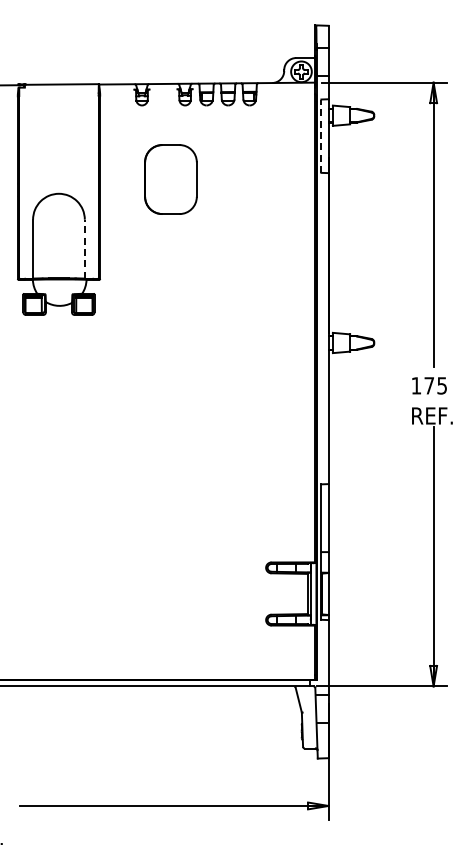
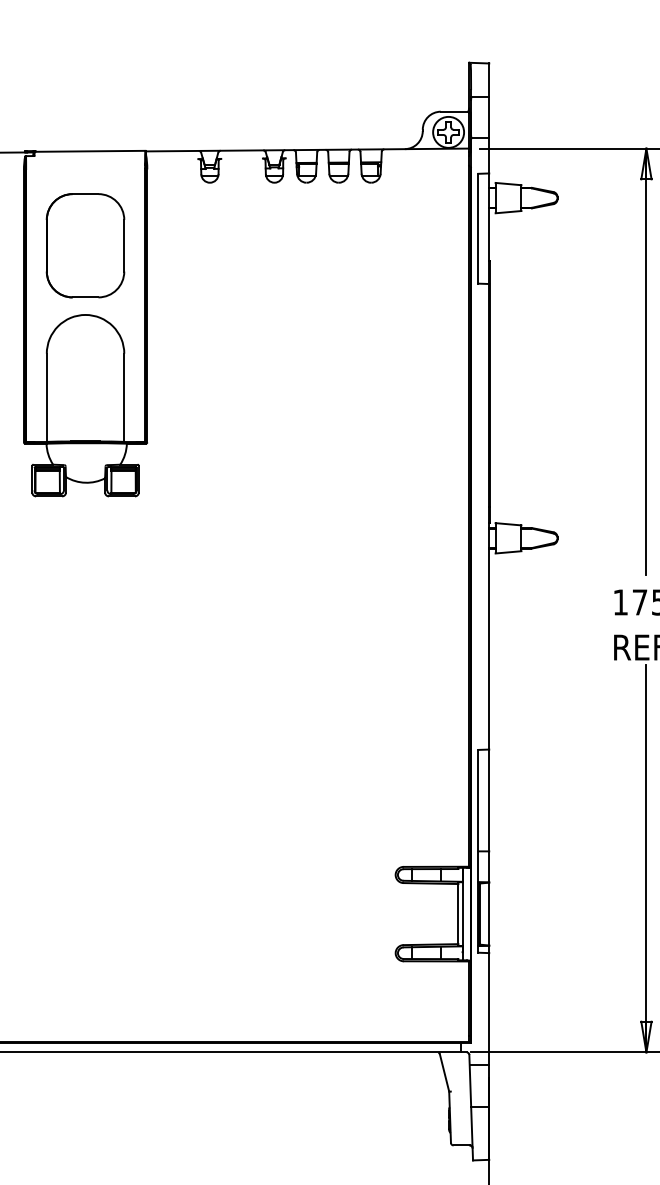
line: (321, 136) -> (478, 229), dashed -> solid
part: (170, 179) -> (84, 245), moved
line: (84, 248) -> (123, 396), dashed -> solid

